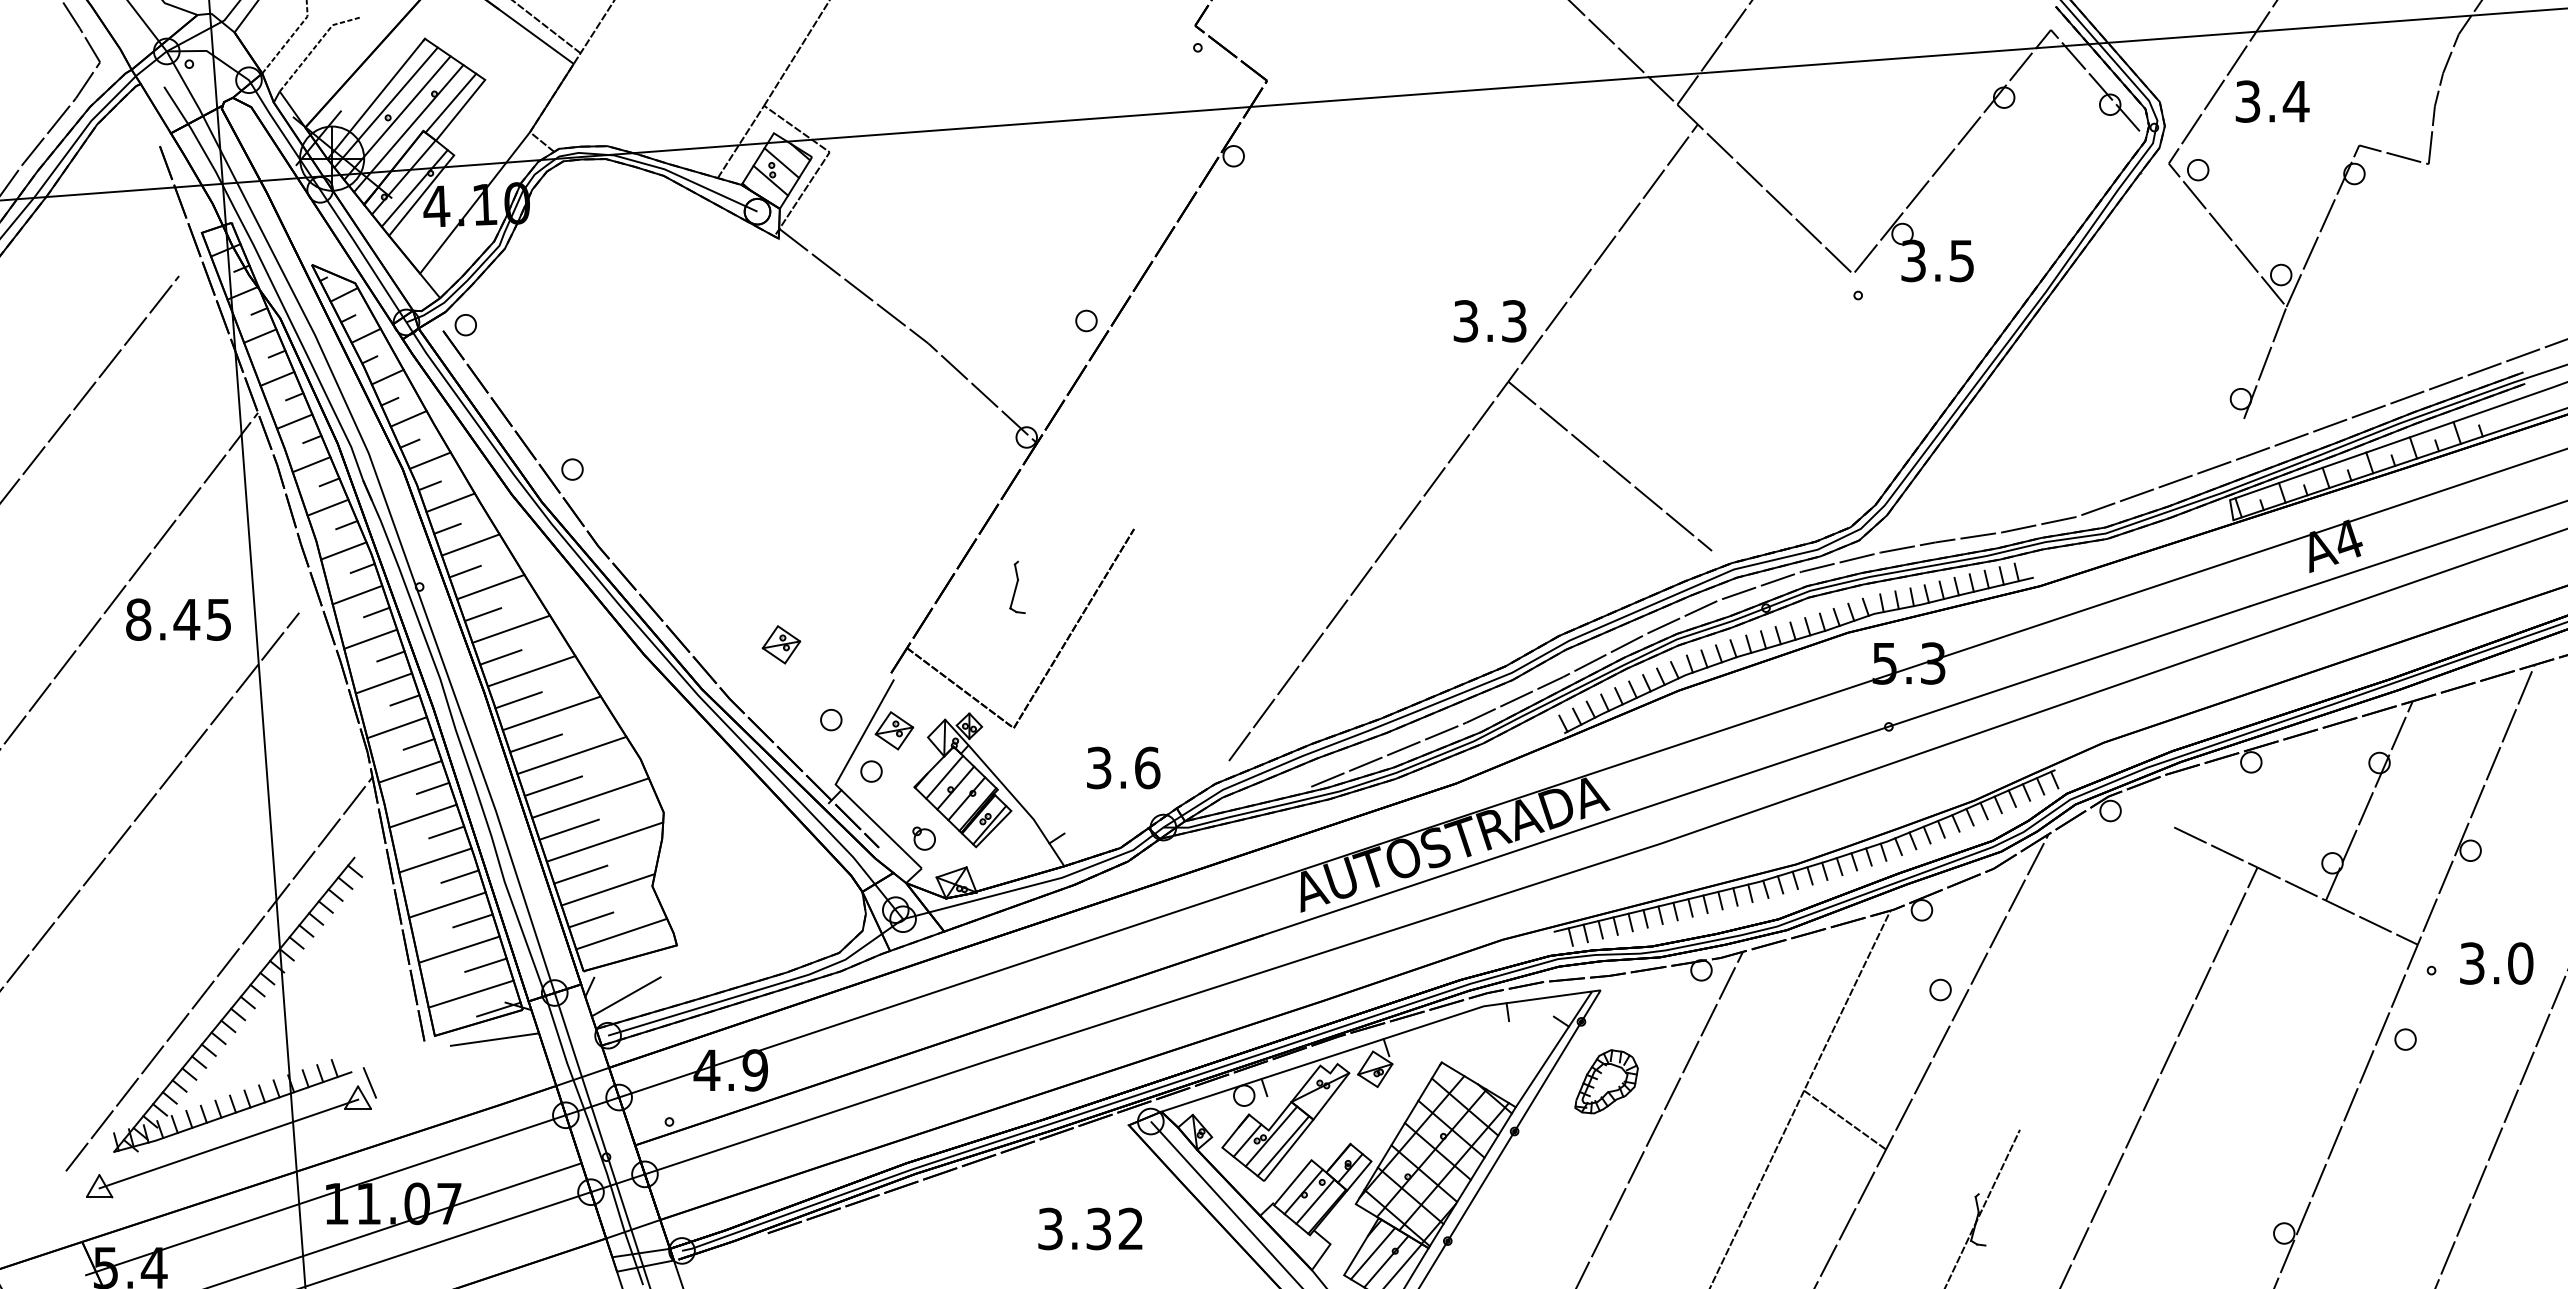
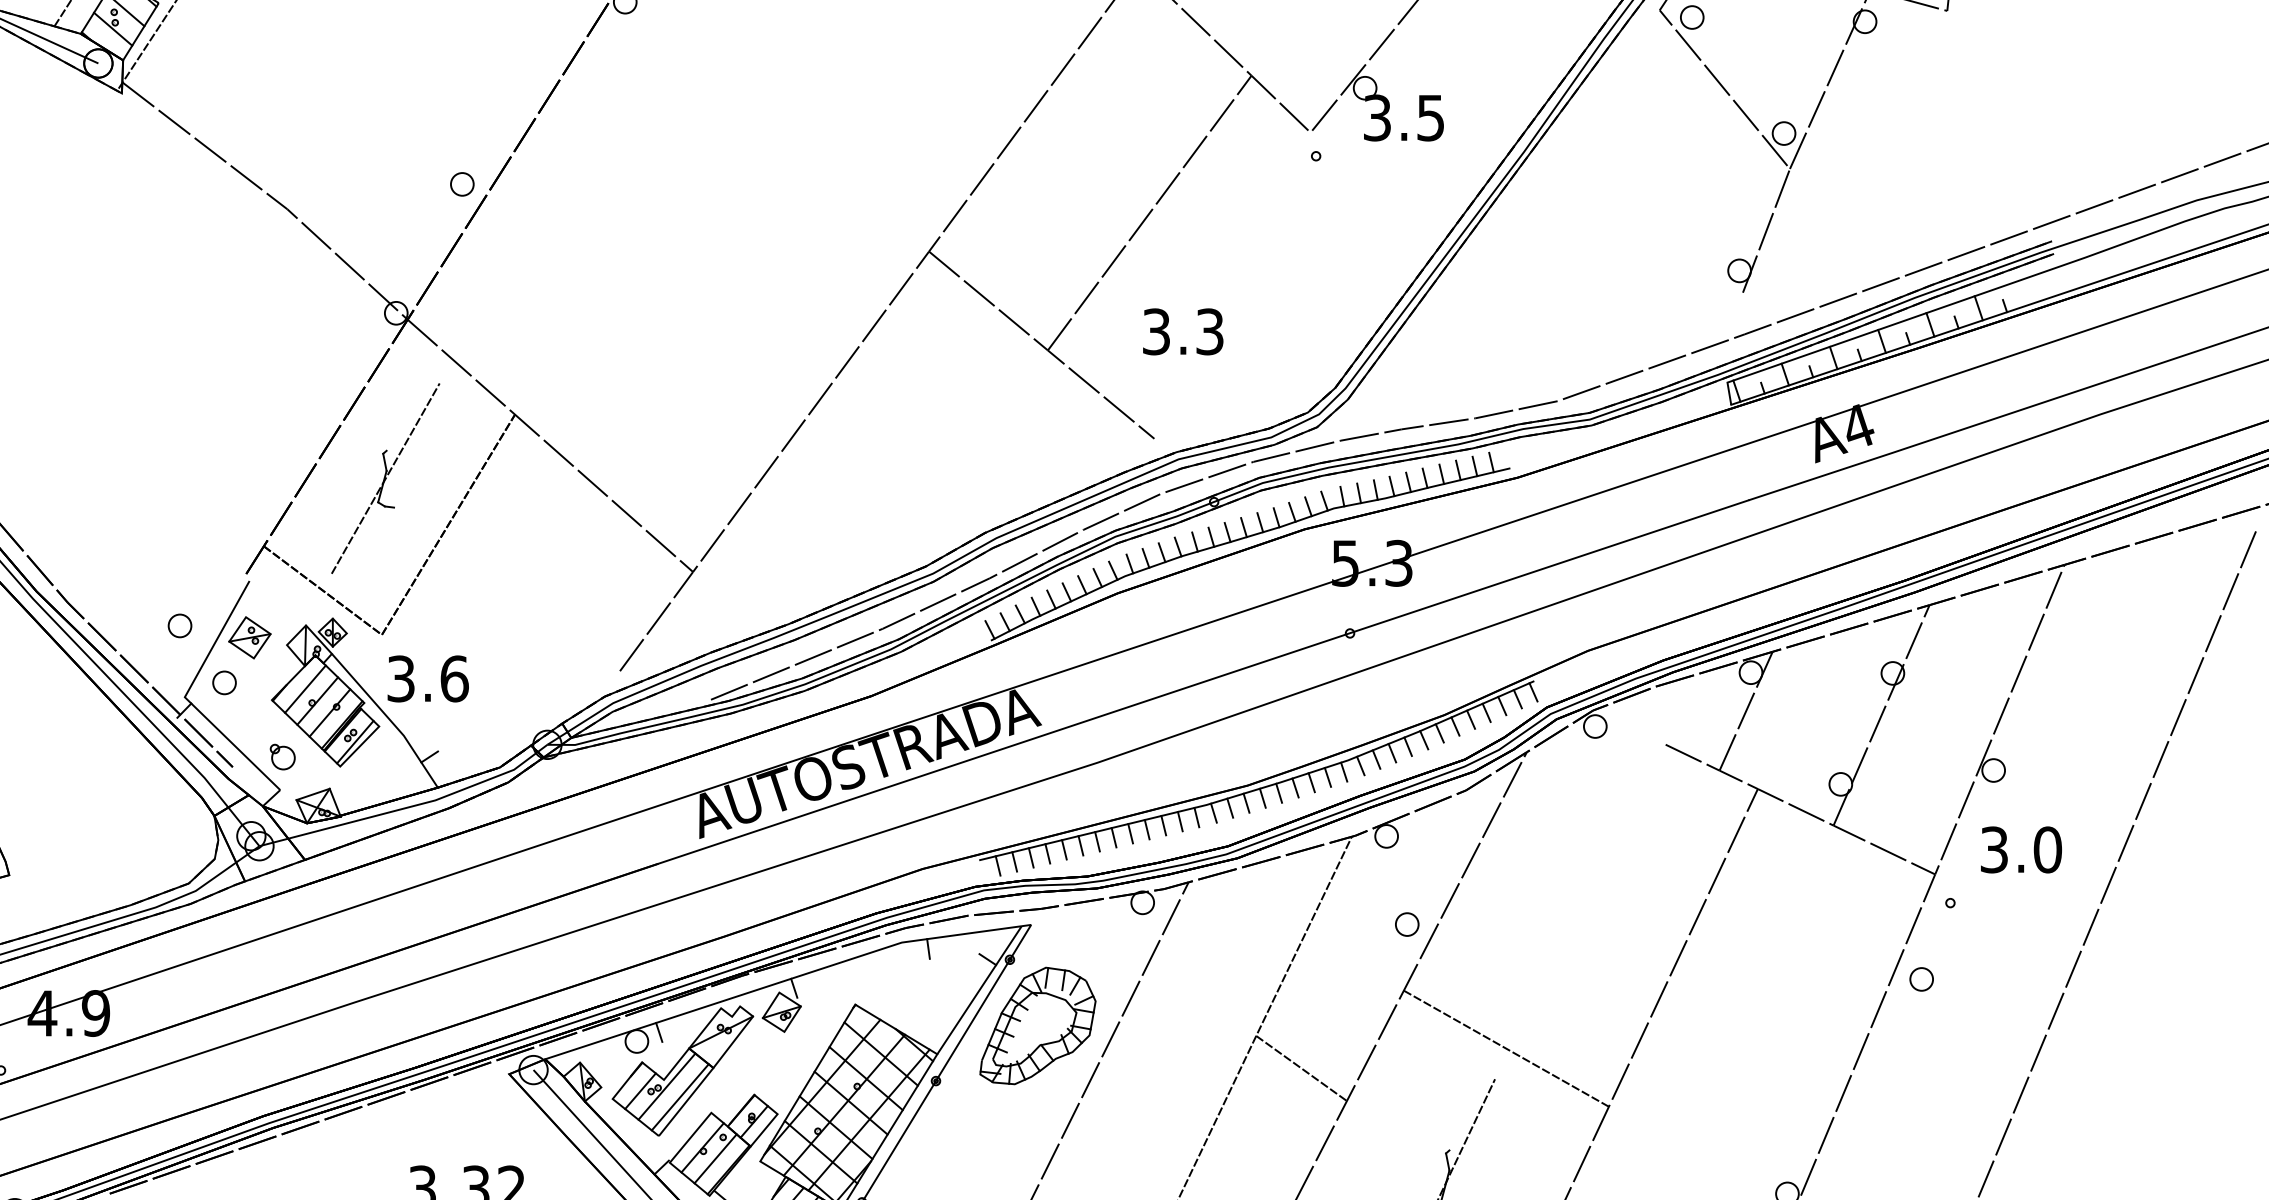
text: (1489, 321) -> (1182, 332), moved
line: (1707, 346) -> (1149, 212), added
line: (1166, 557) -> (550, 446), added
line: (1016, 586) -> (384, 478), added
part: (781, 644) -> (124, 542), removed
text: (1123, 767) -> (428, 678), moved
line: (2246, 796) -> (1745, 710), added
text: (2496, 963) -> (2021, 849), moved
part: (1606, 1081) -> (1037, 1025), size x1.67
line: (2029, 1101) -> (1505, 1047), added

